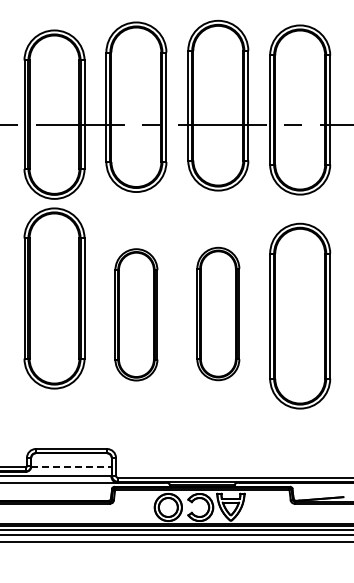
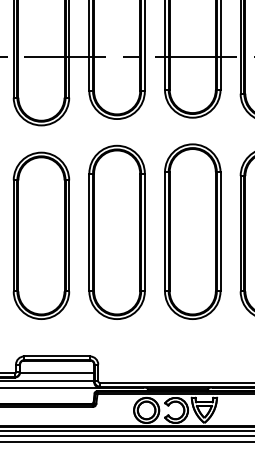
part: (54, 298) -> (41, 235), moved
part: (218, 313) -> (192, 231), size x1.43
part: (136, 314) -> (117, 232), size x1.43
line: (71, 467) -> (57, 373), dashed -> solid

